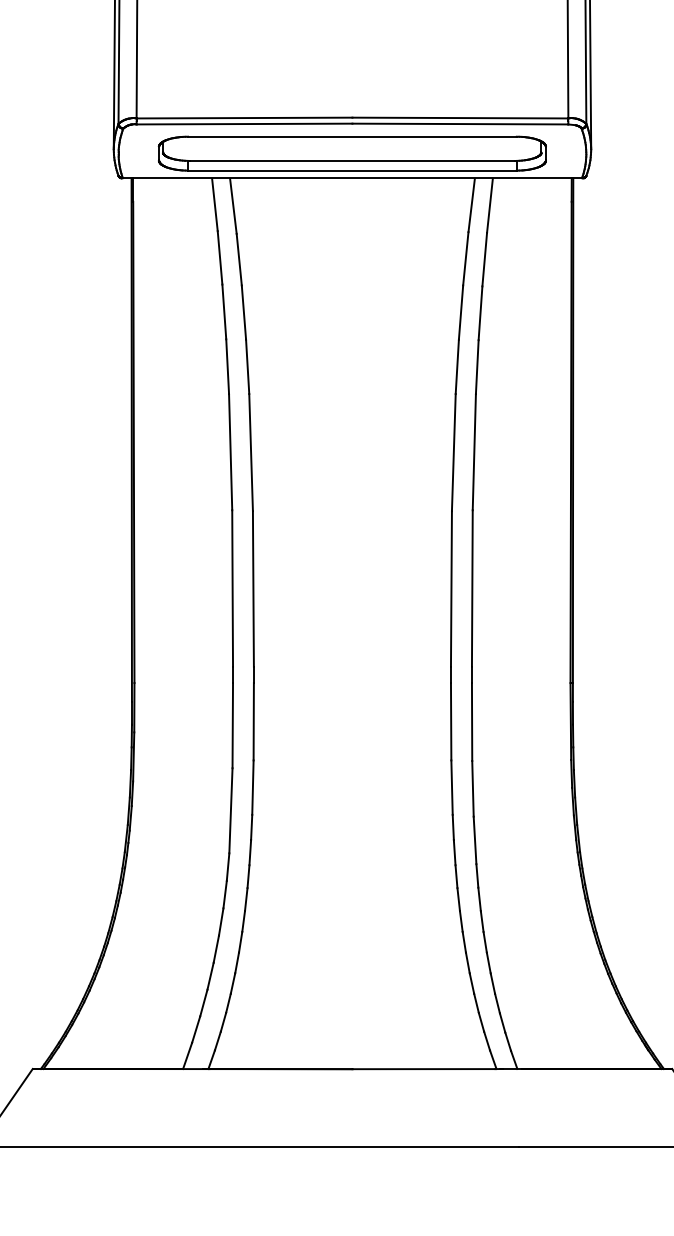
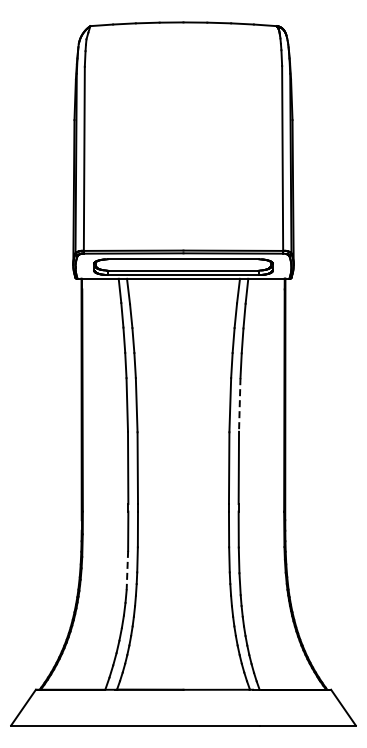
line: (473, 453) -> (239, 405), solid -> dashed
line: (231, 810) -> (127, 570), solid -> dashed

